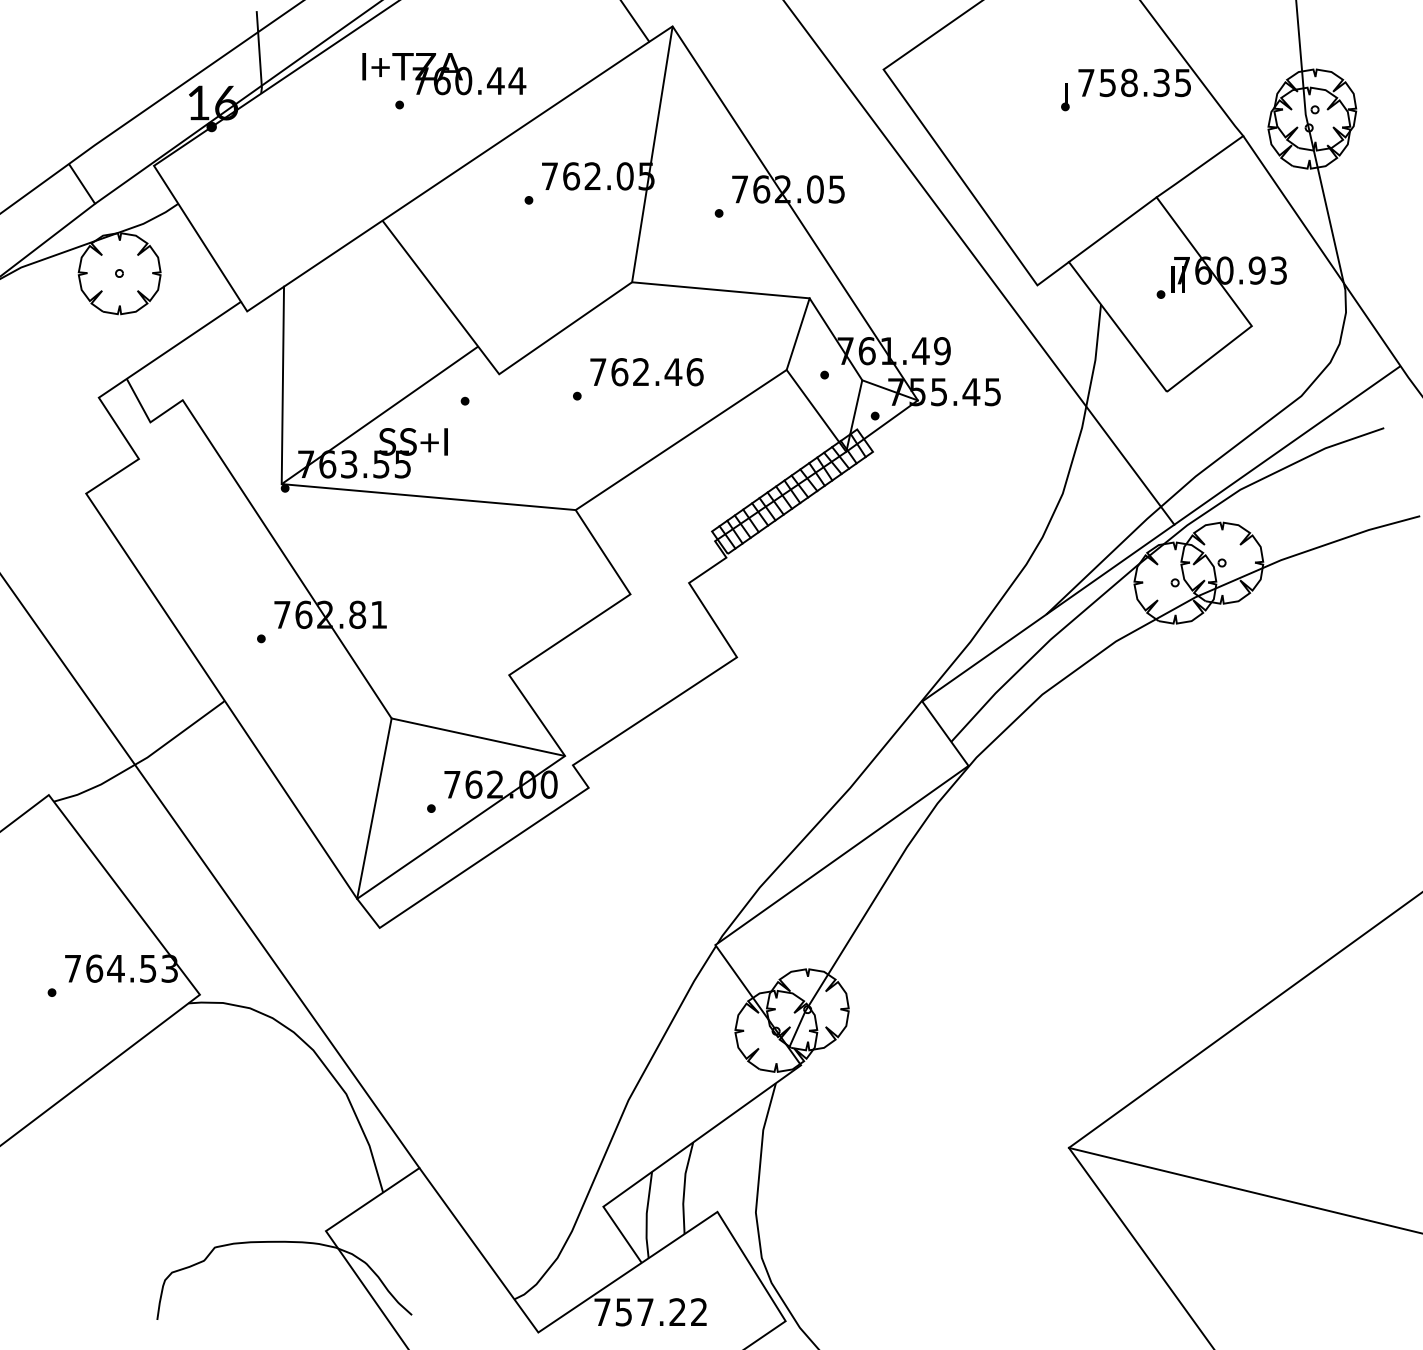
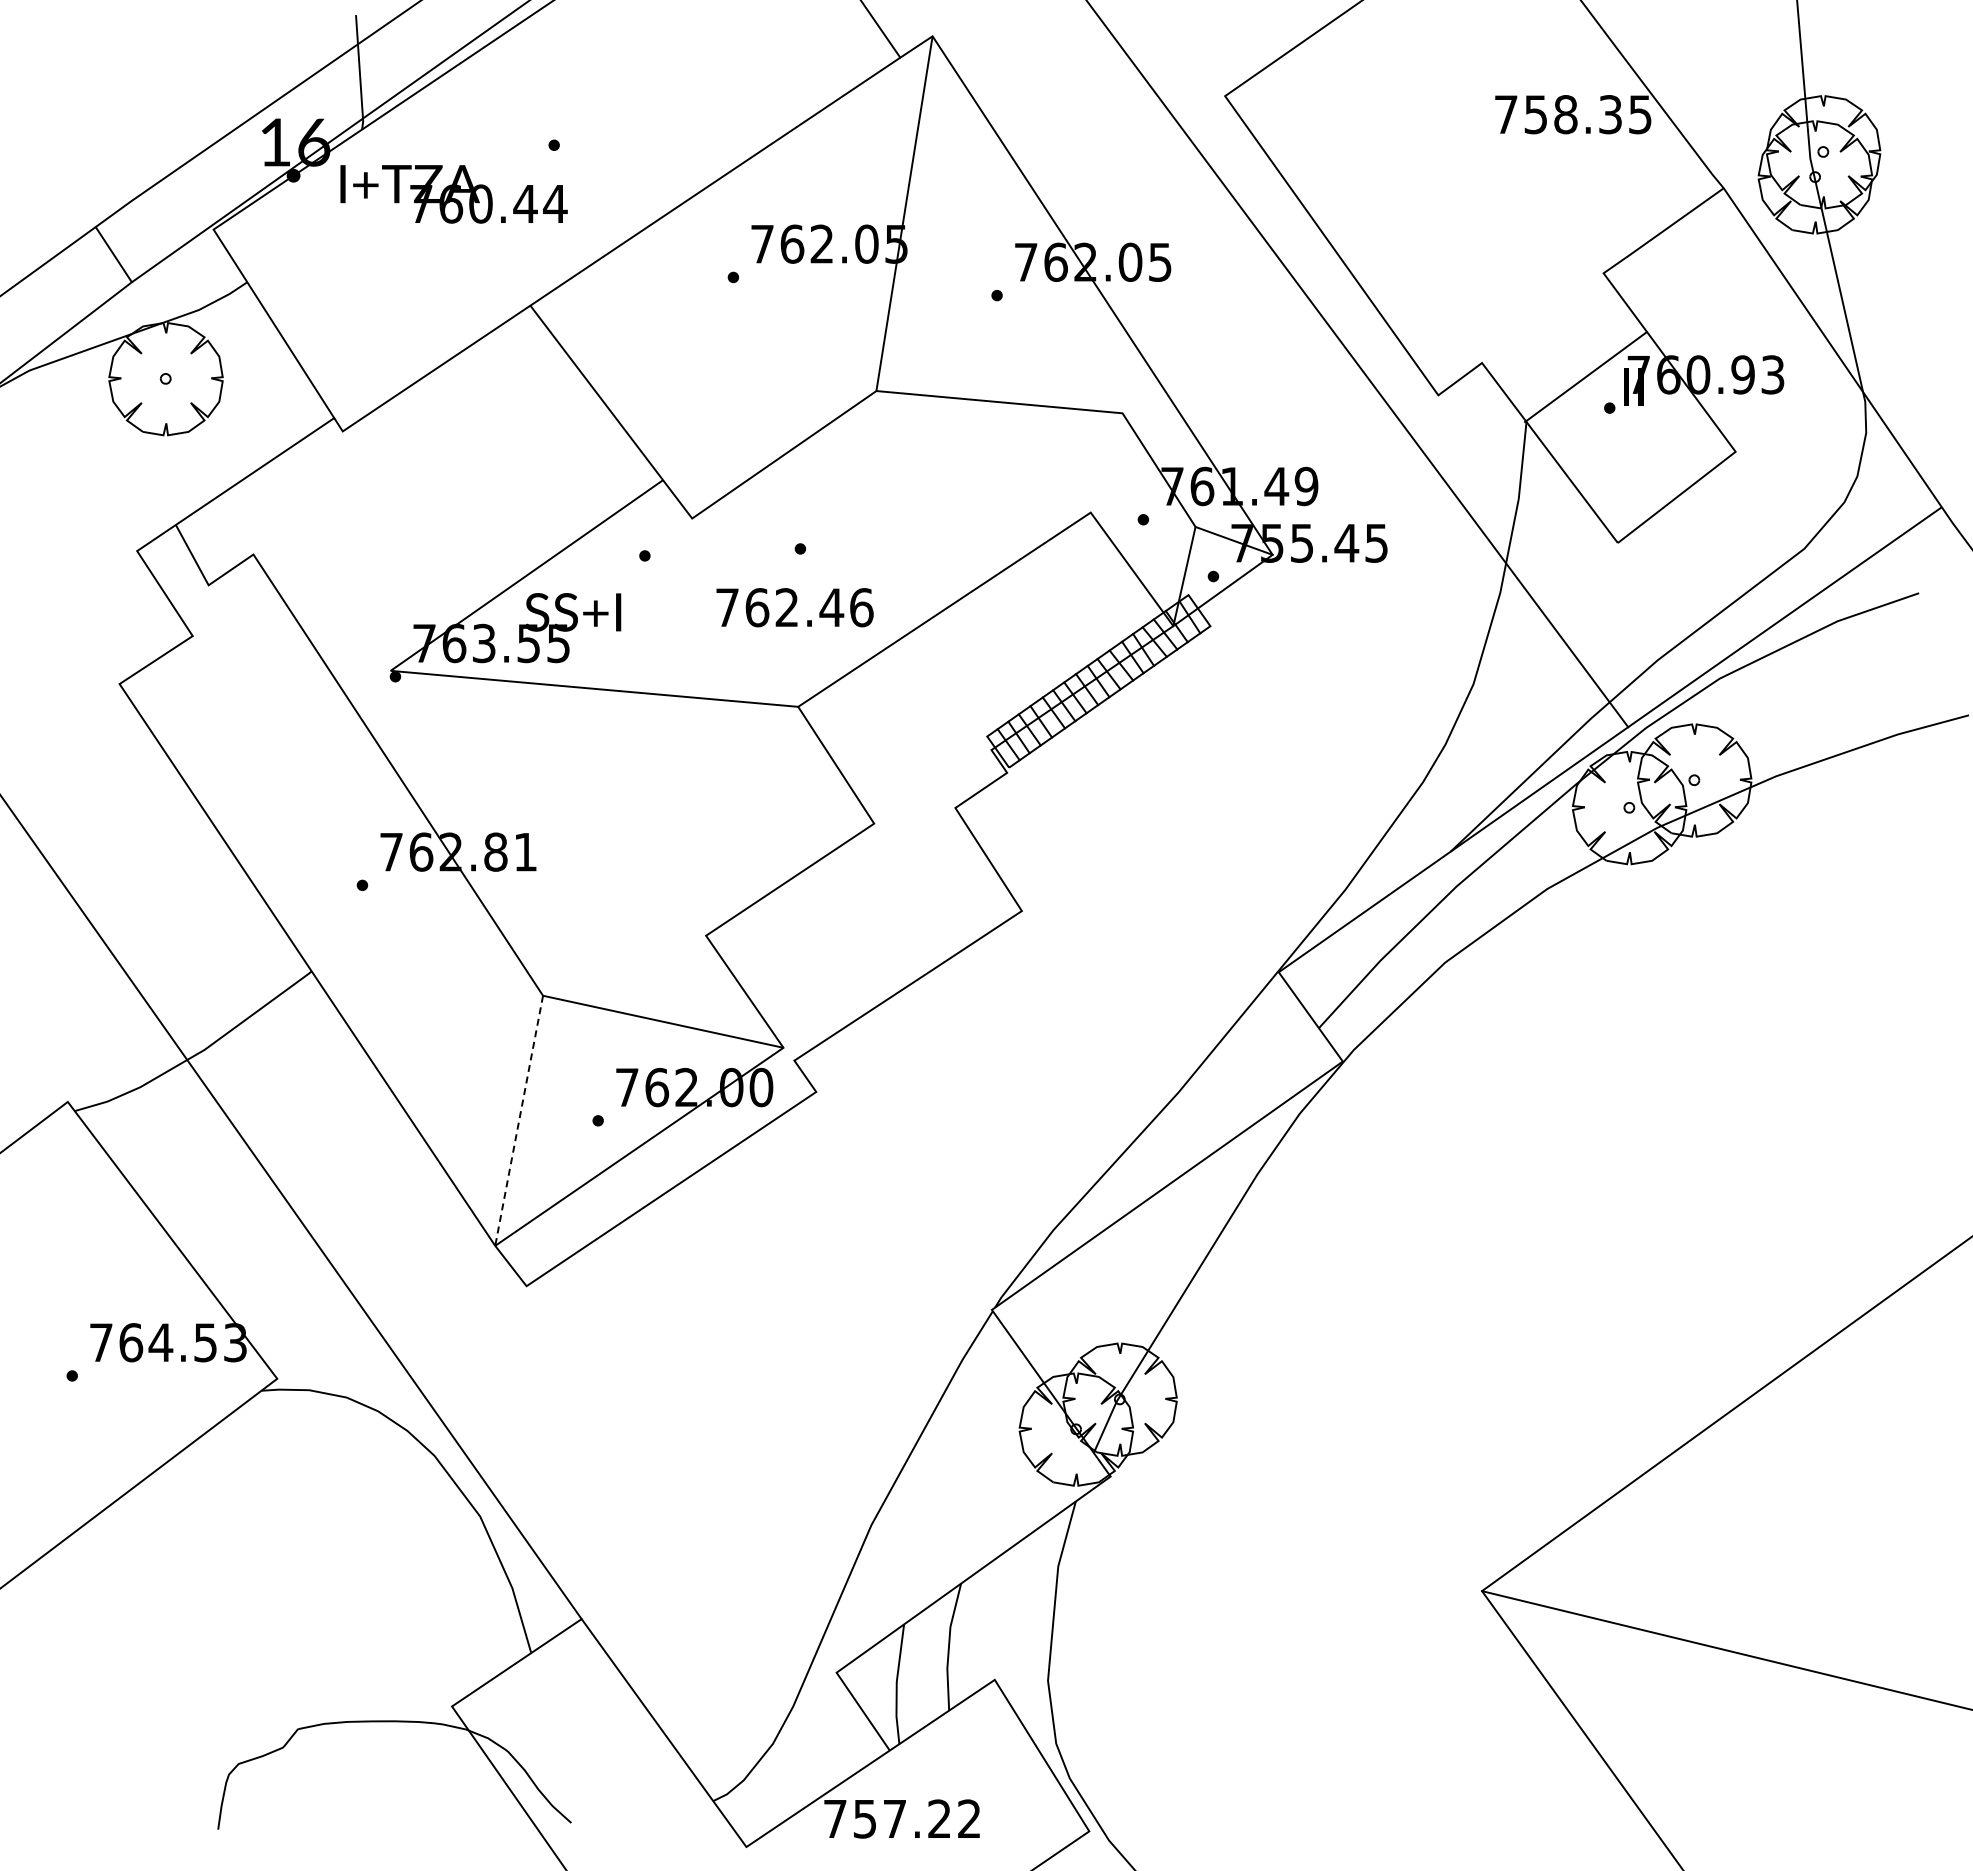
text: (443, 74) -> (453, 194), moved
part: (1064, 97) -> (1476, 134), removed
line: (1112, 229) -> (1585, 377), moved
line: (798, 333) -> (1106, 462), removed
text: (646, 372) -> (794, 607), moved
line: (282, 385) -> (391, 533), removed
line: (374, 809) -> (519, 1121), solid -> dashed

